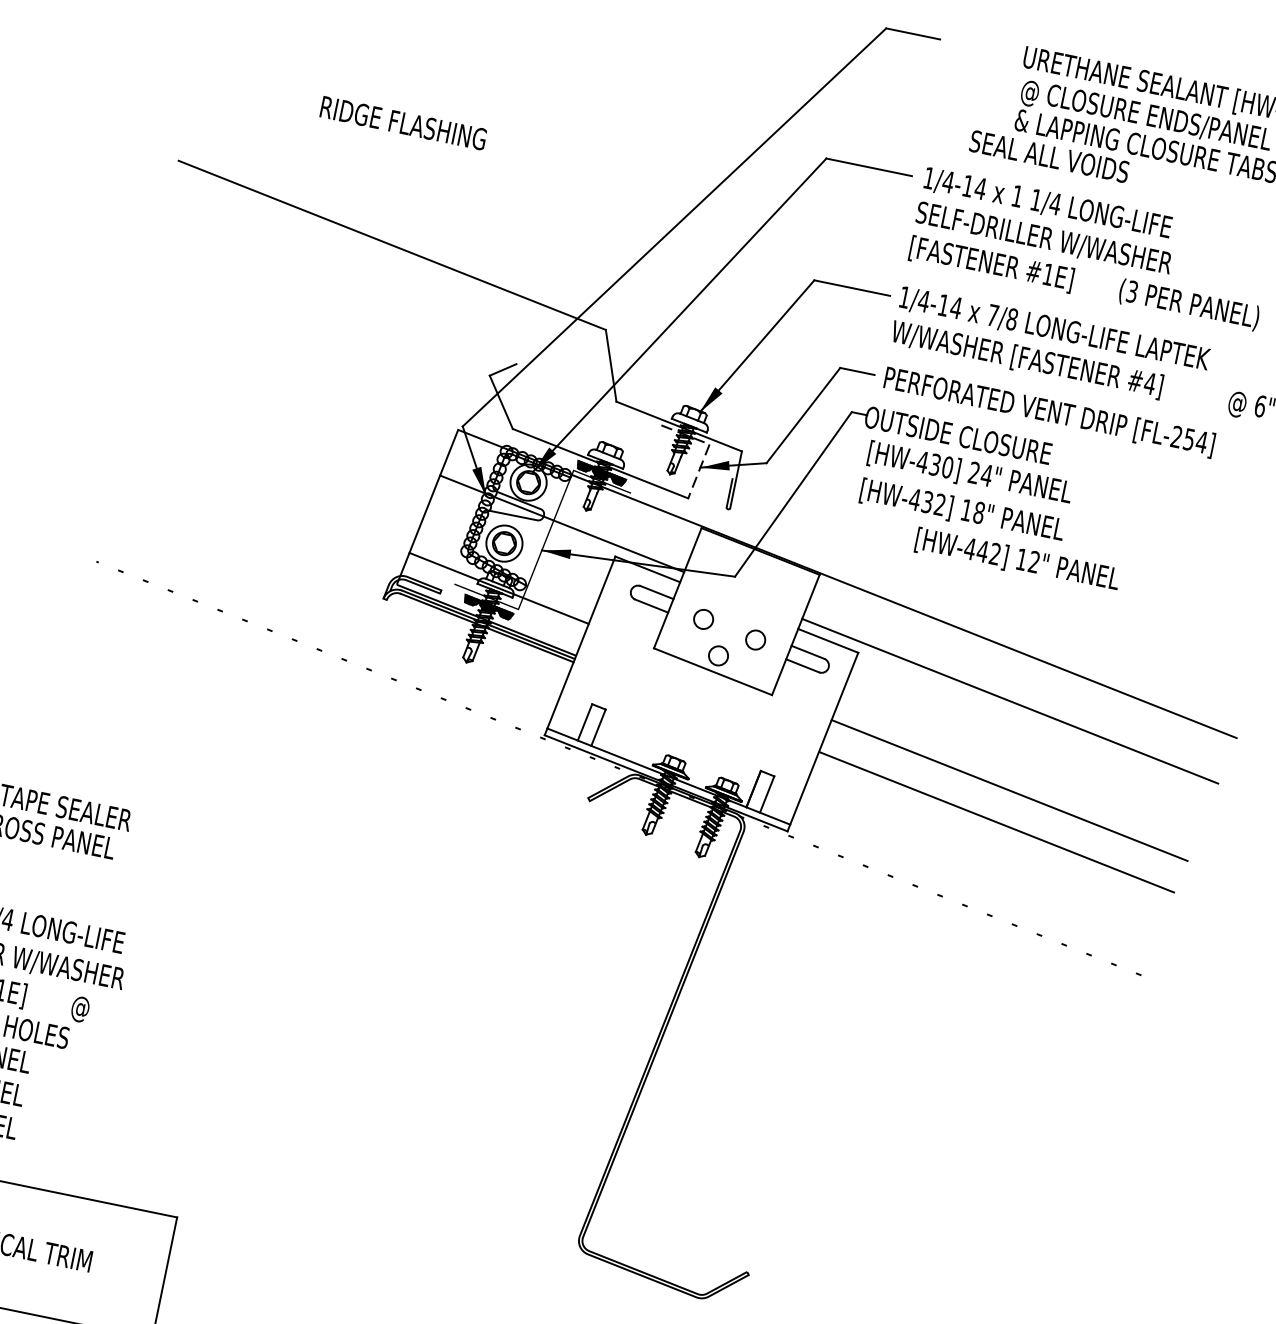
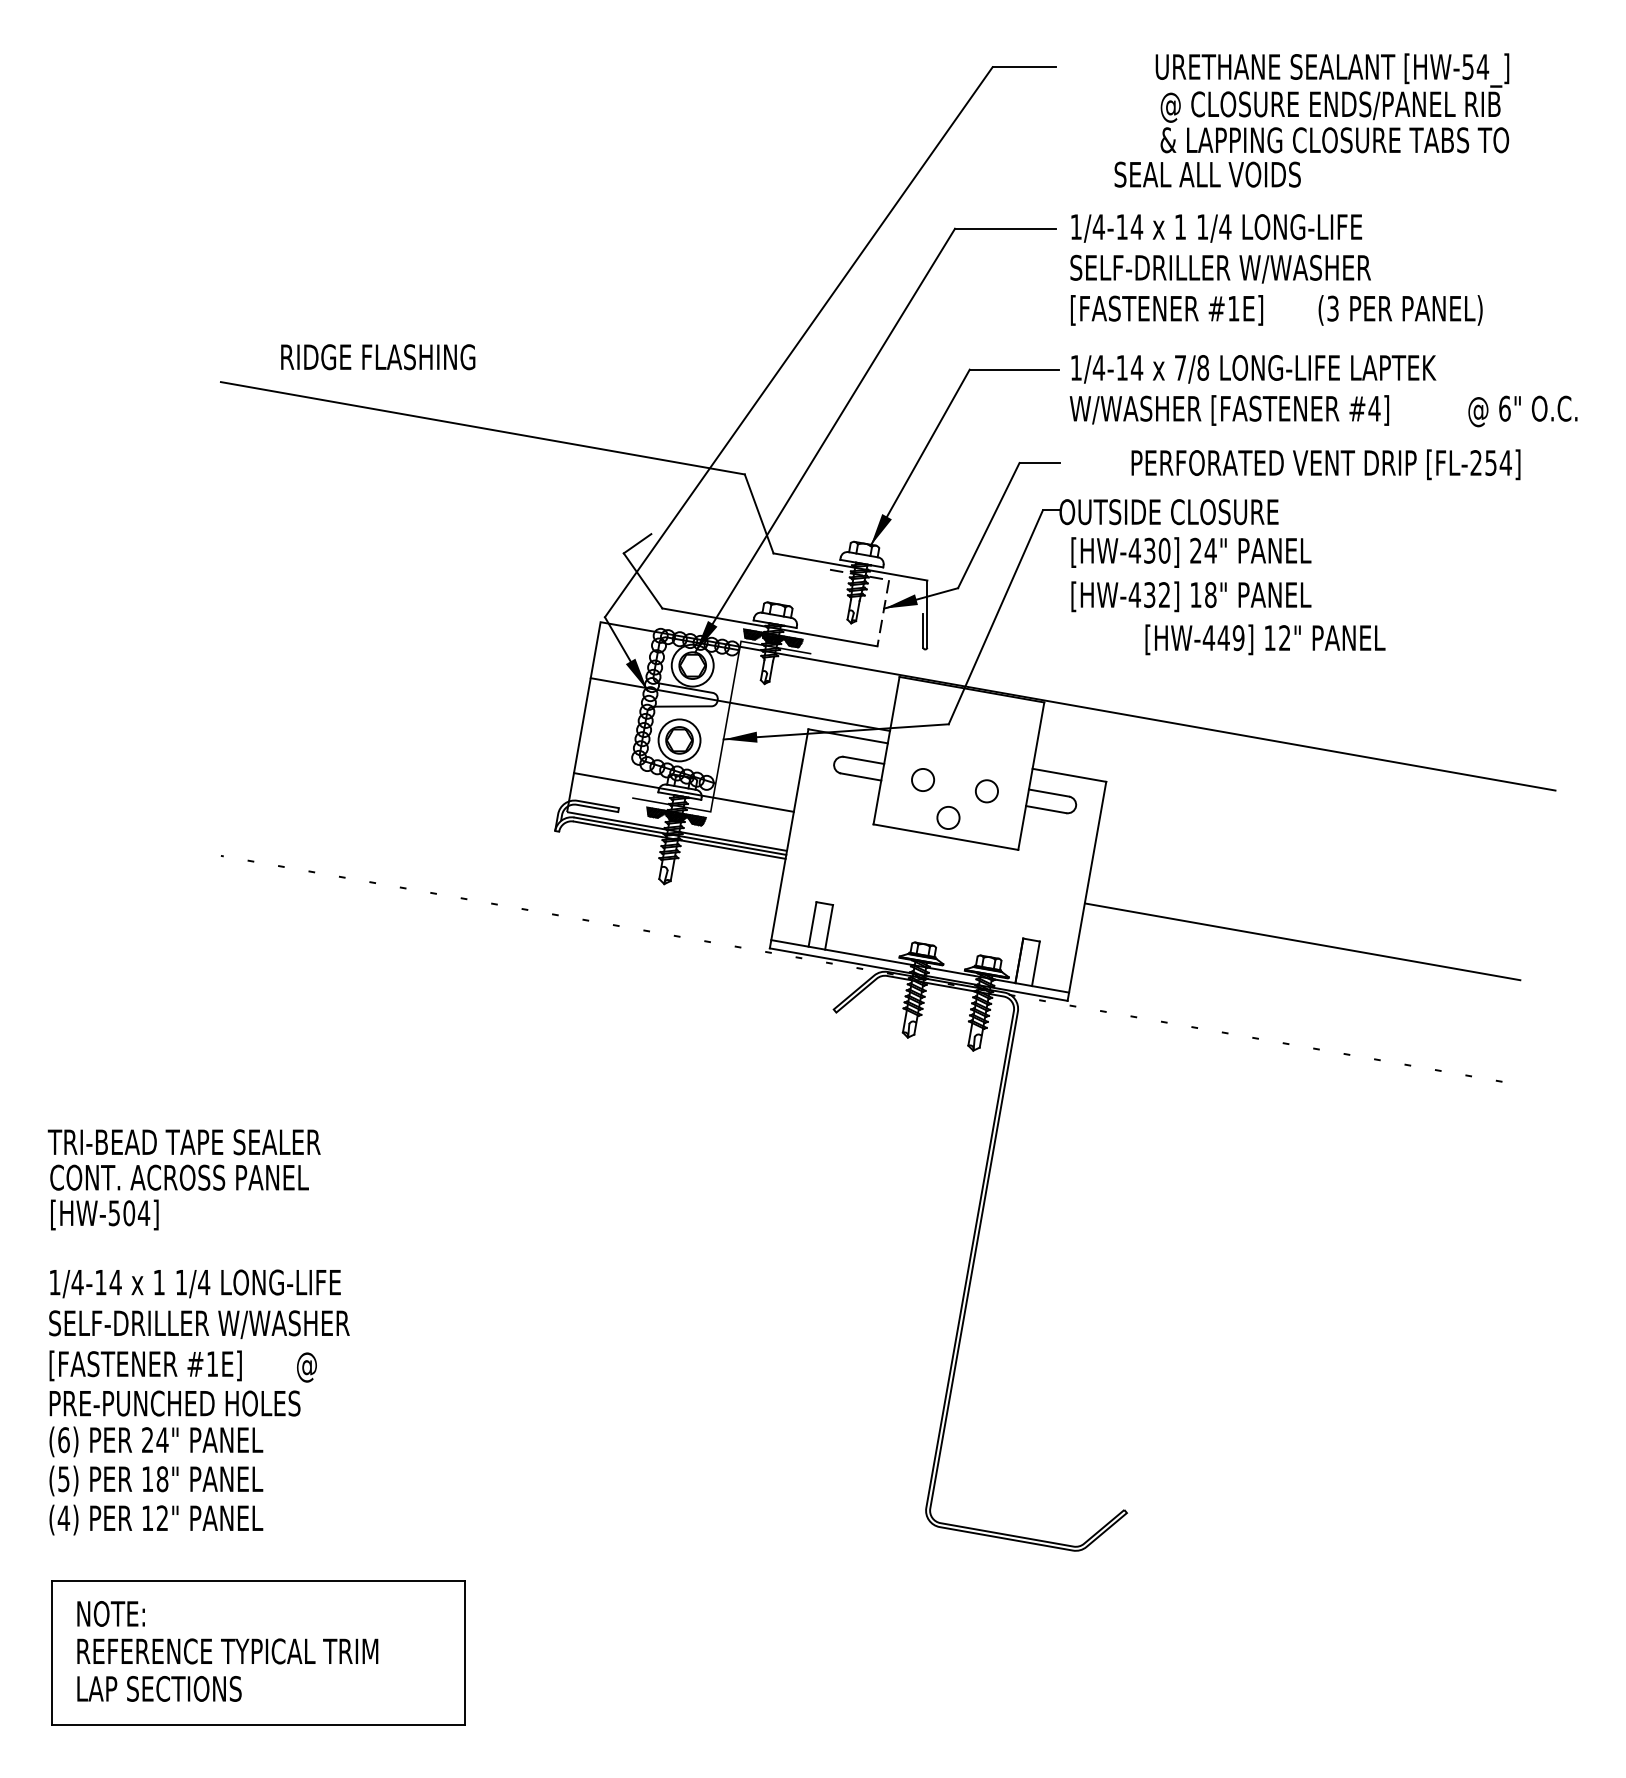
text: (403, 123) -> (378, 357), moved
text: (1048, 412) -> (1325, 464), moved
text: (995, 554) -> (1238, 638), [HW-442] -> [HW-449]
line: (1009, 701) -> (1289, 801), removed
line: (1009, 790) -> (1309, 902), removed

